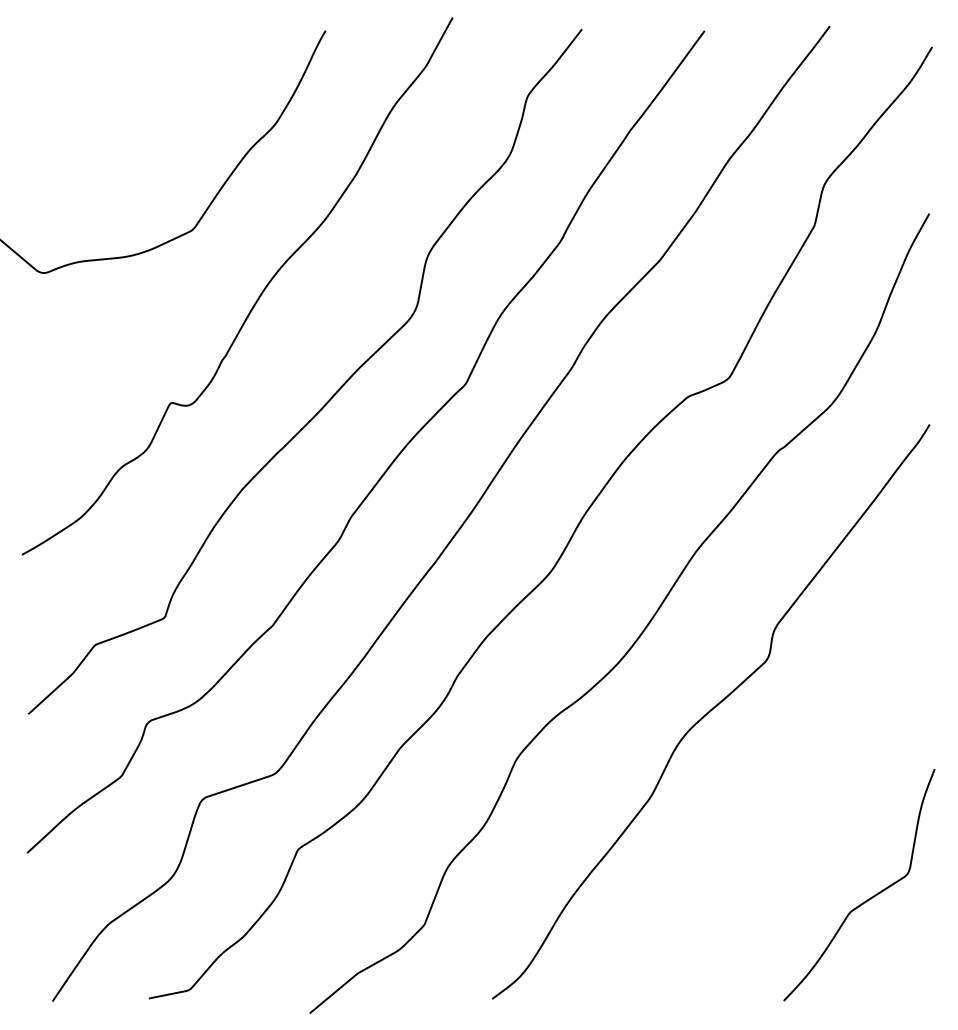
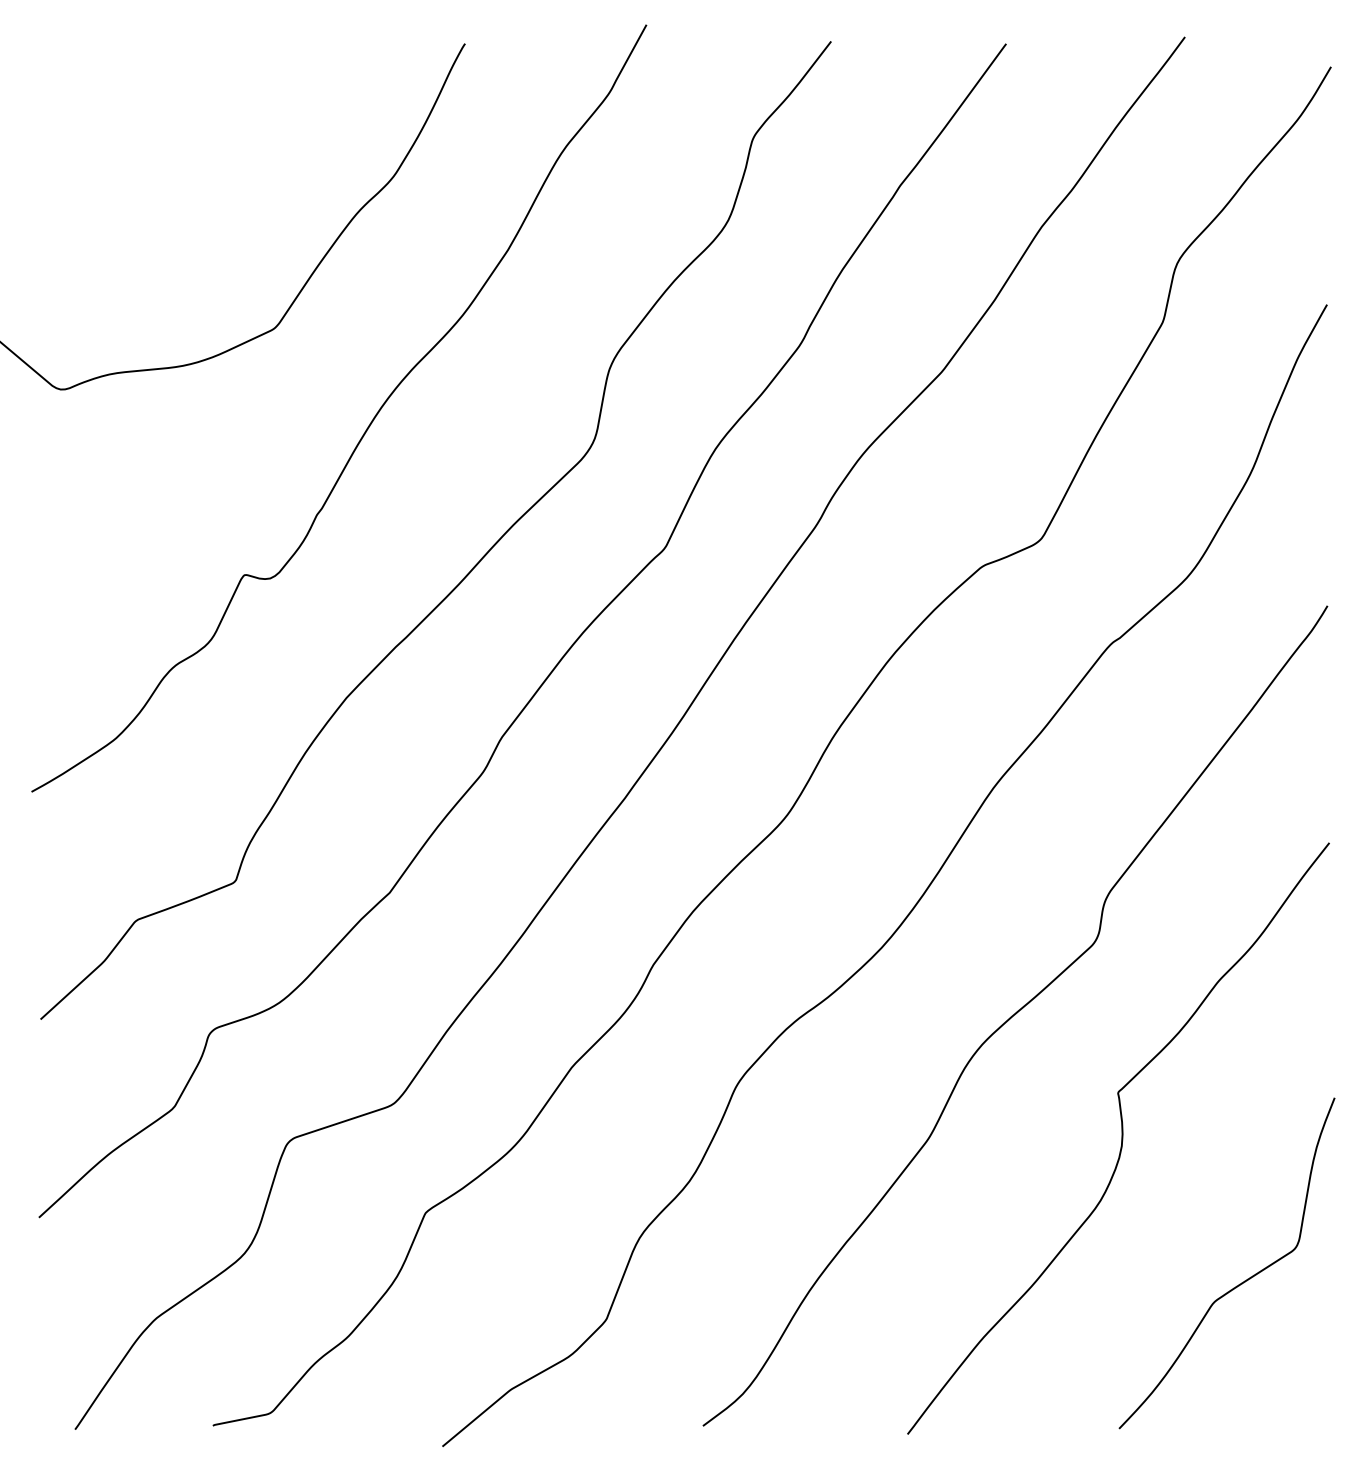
curve: (785, 797) -> (1121, 1138), added

